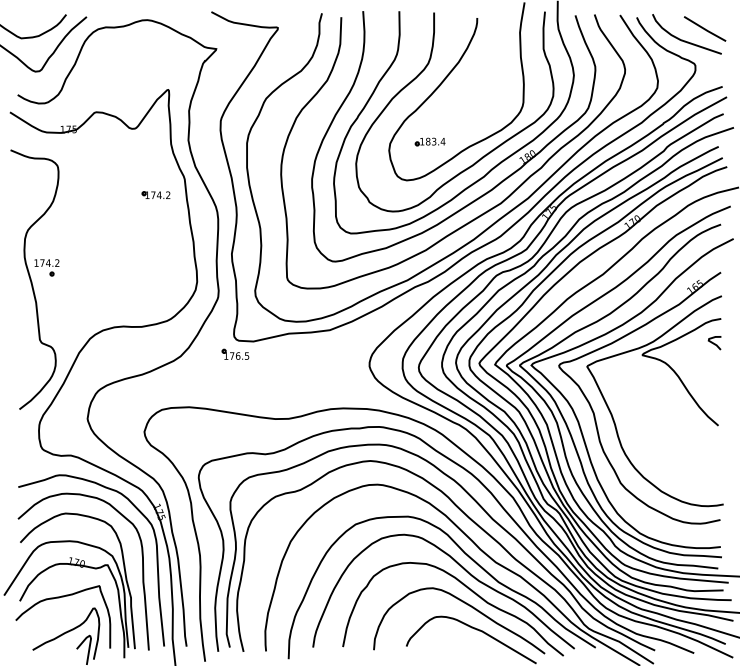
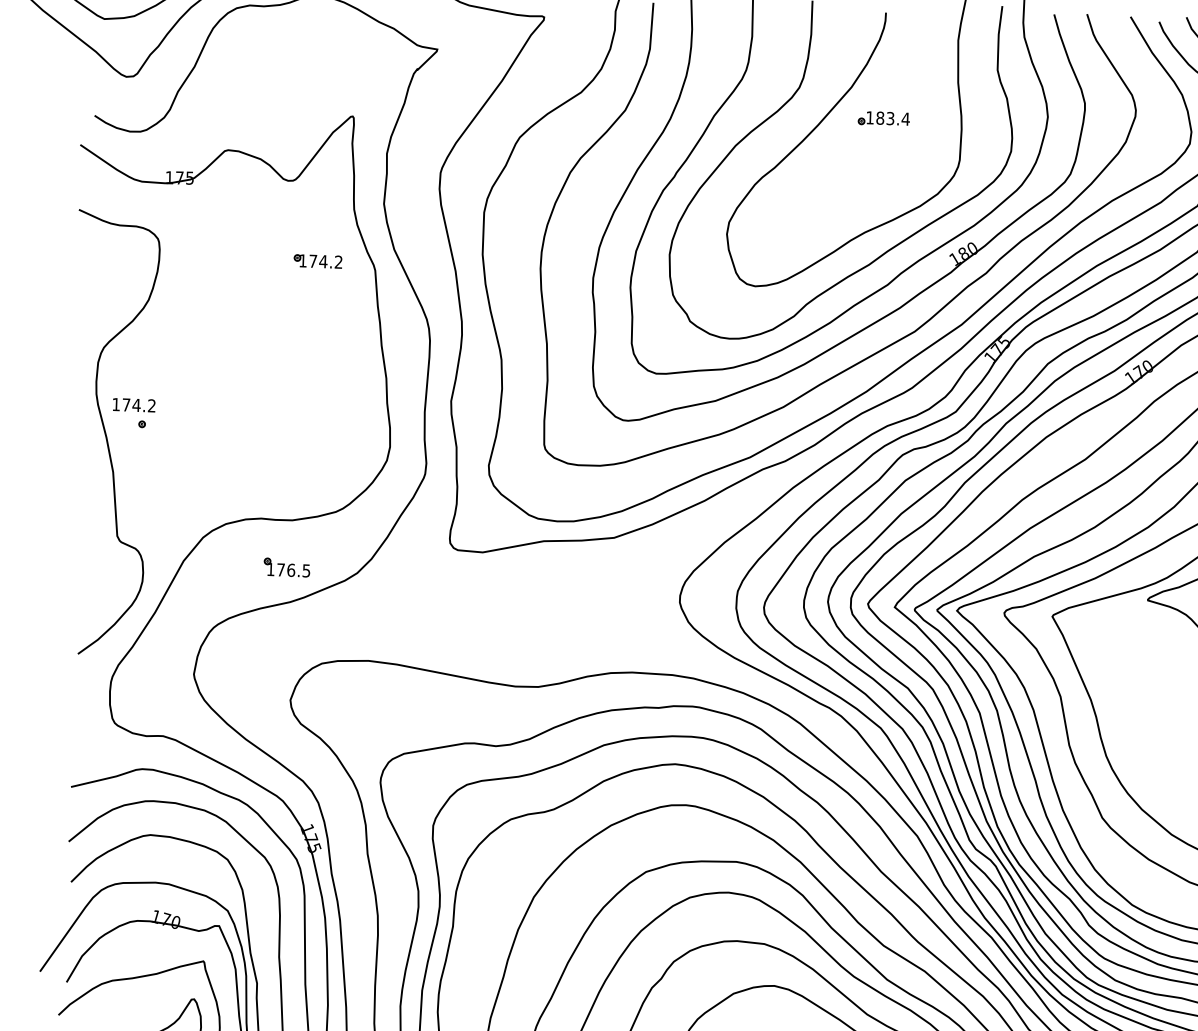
part: (429, 141) -> (882, 118), moved
part: (155, 194) -> (316, 260), moved
part: (235, 353) -> (286, 565), moved

